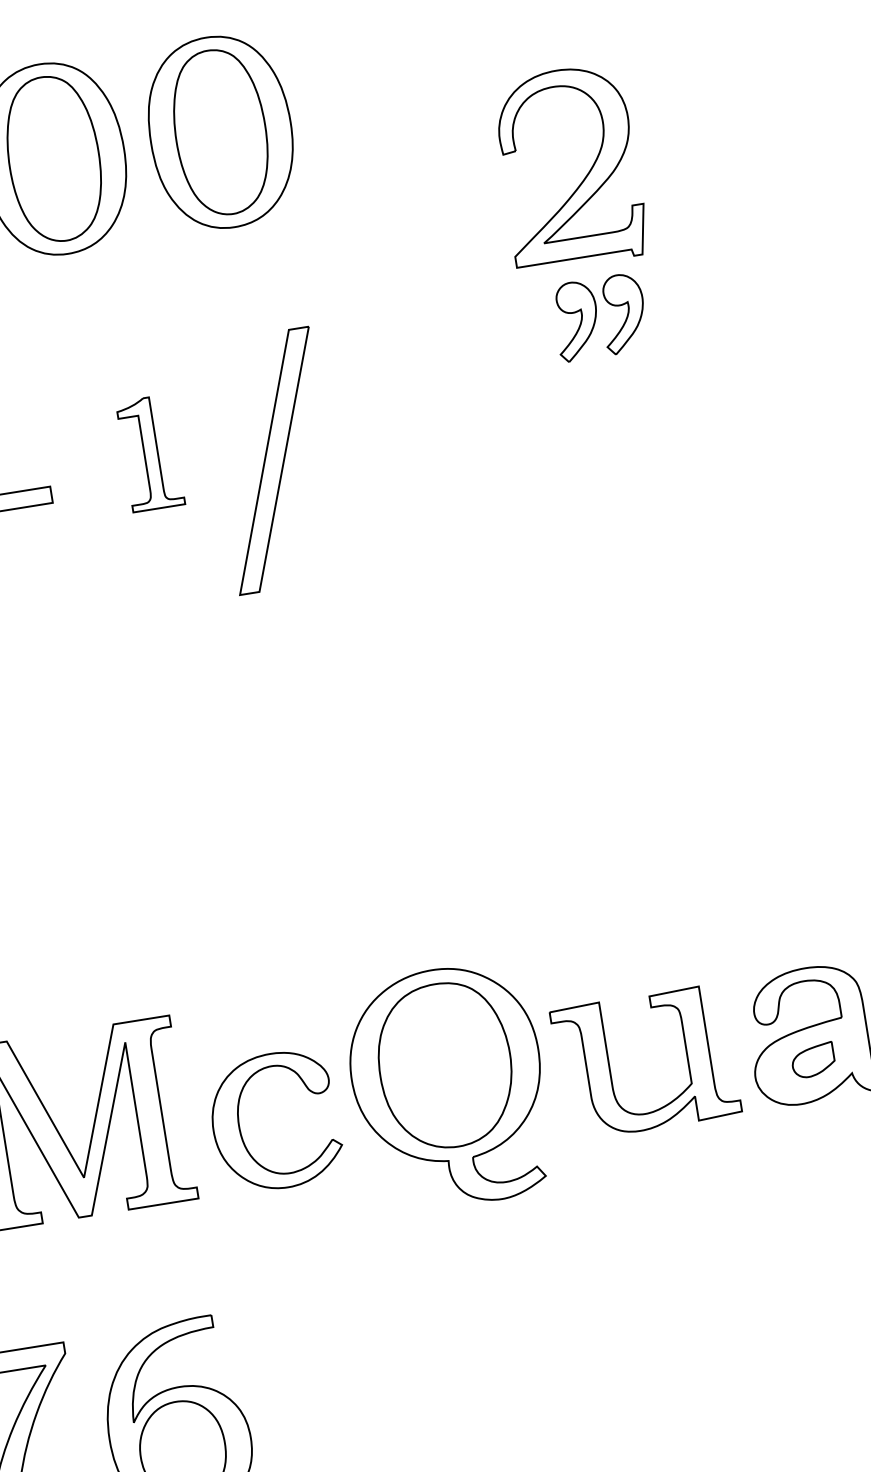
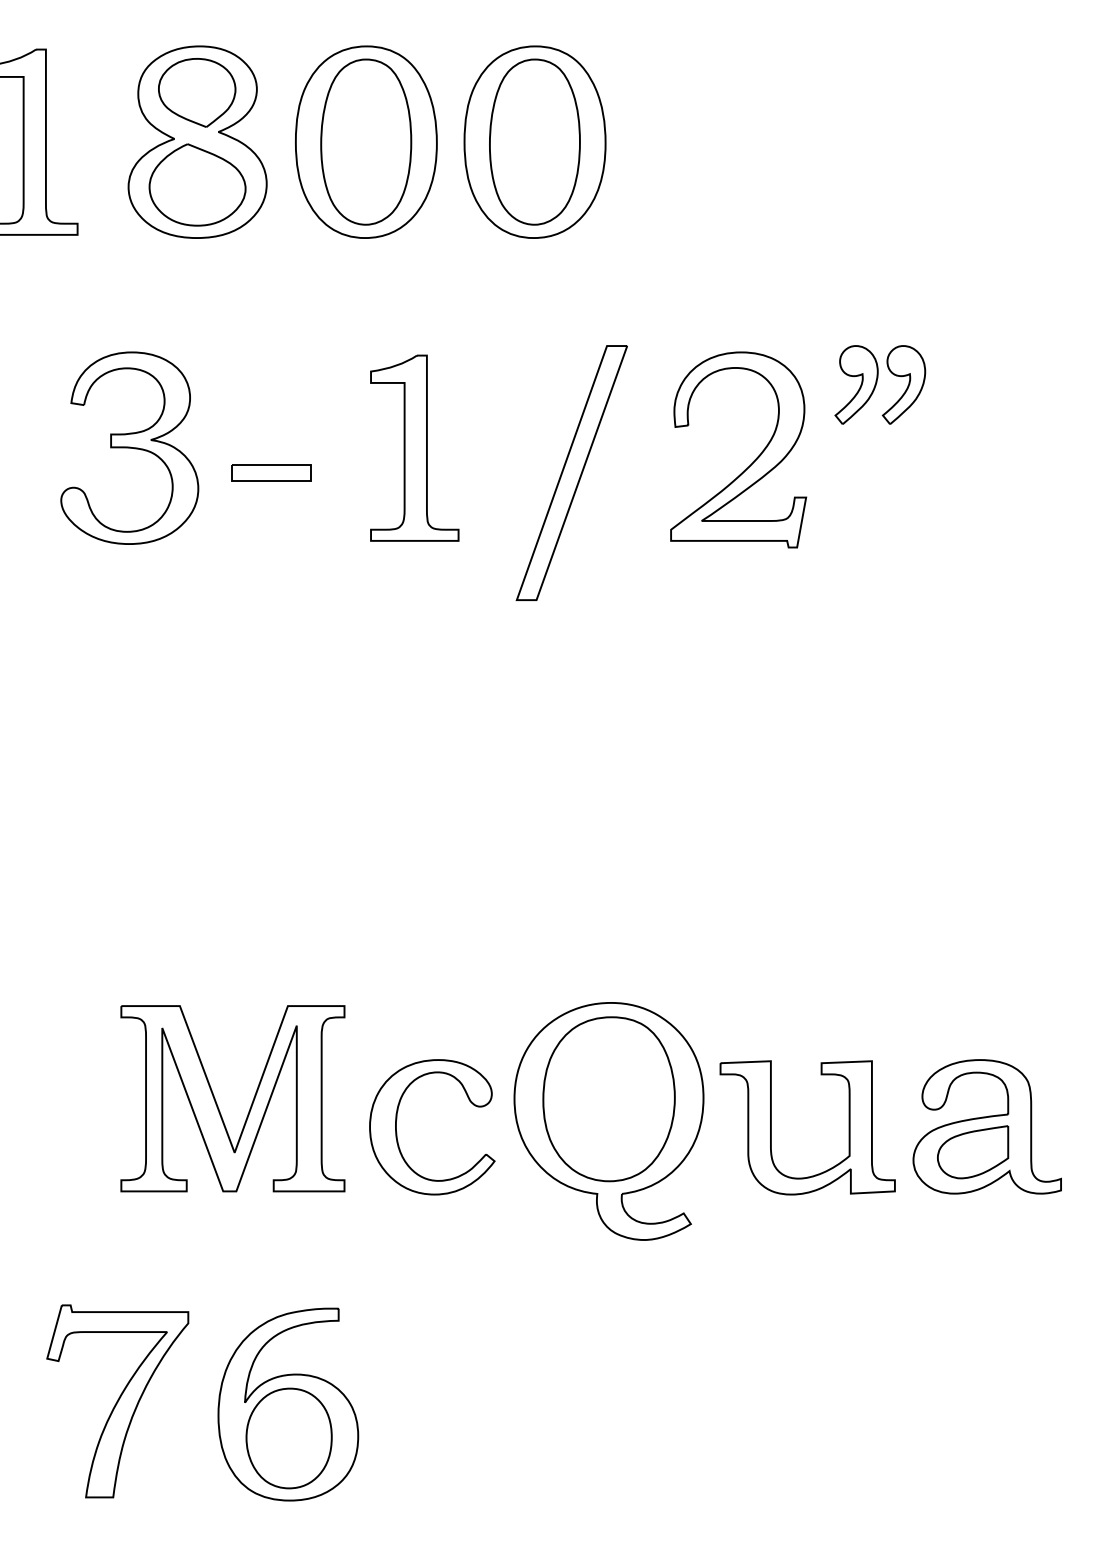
part: (586, 174) -> (754, 459), moved
part: (150, 452) -> (414, 447), size x1.67
part: (273, 460) -> (571, 472), moved
part: (813, 1060) -> (973, 1152), size x1.67

